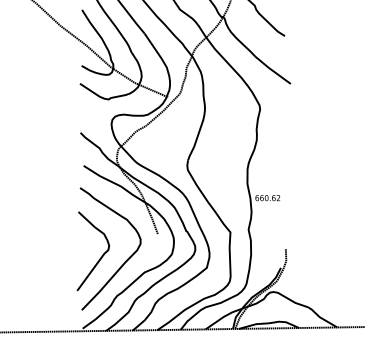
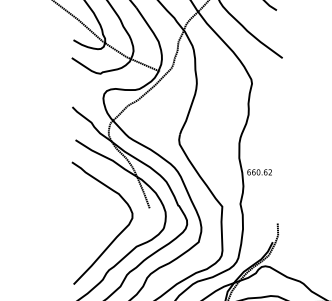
curve: (101, 255) -> (93, 229), removed

